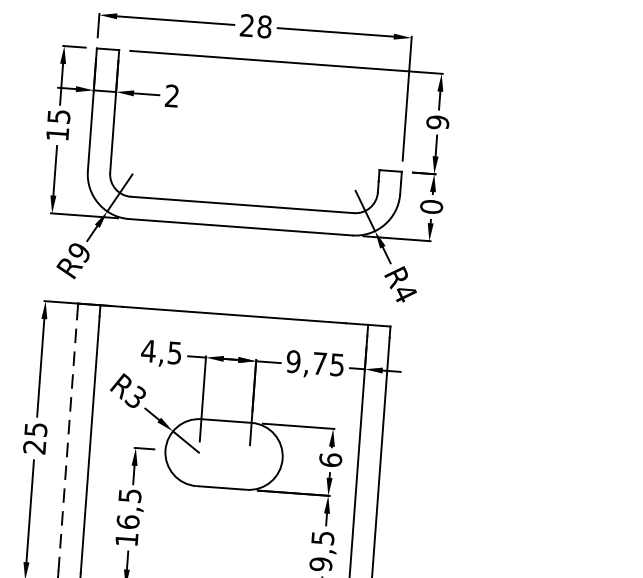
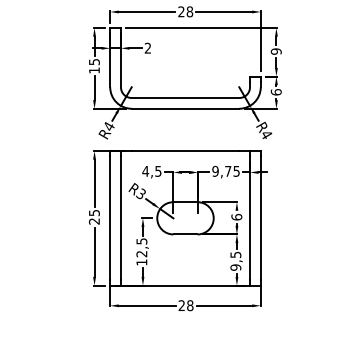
text: (429, 207) -> (275, 92), 0 -> 6
text: (78, 252) -> (108, 126), R9 -> R4
line: (68, 443) -> (110, 218), dashed -> solid
text: (127, 520) -> (141, 253), 16,5 -> 12,5

